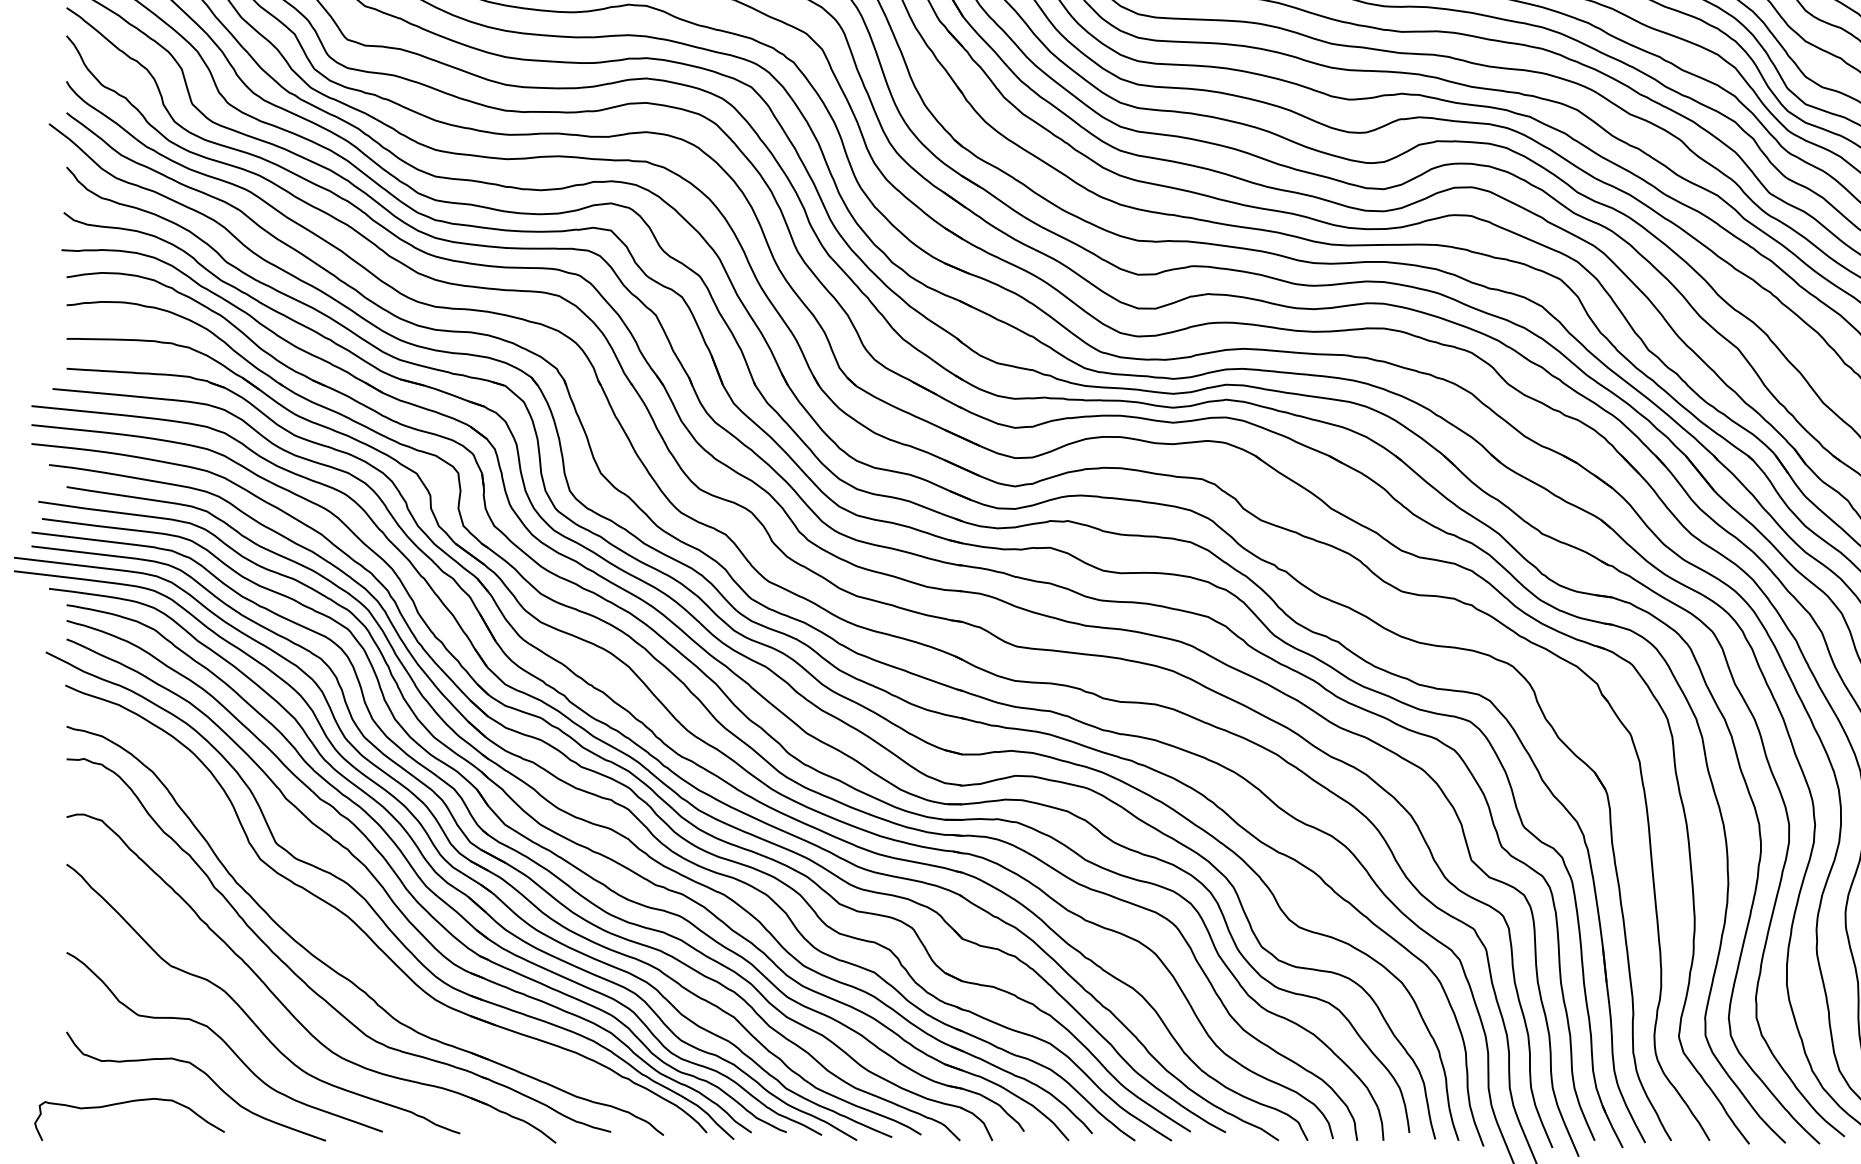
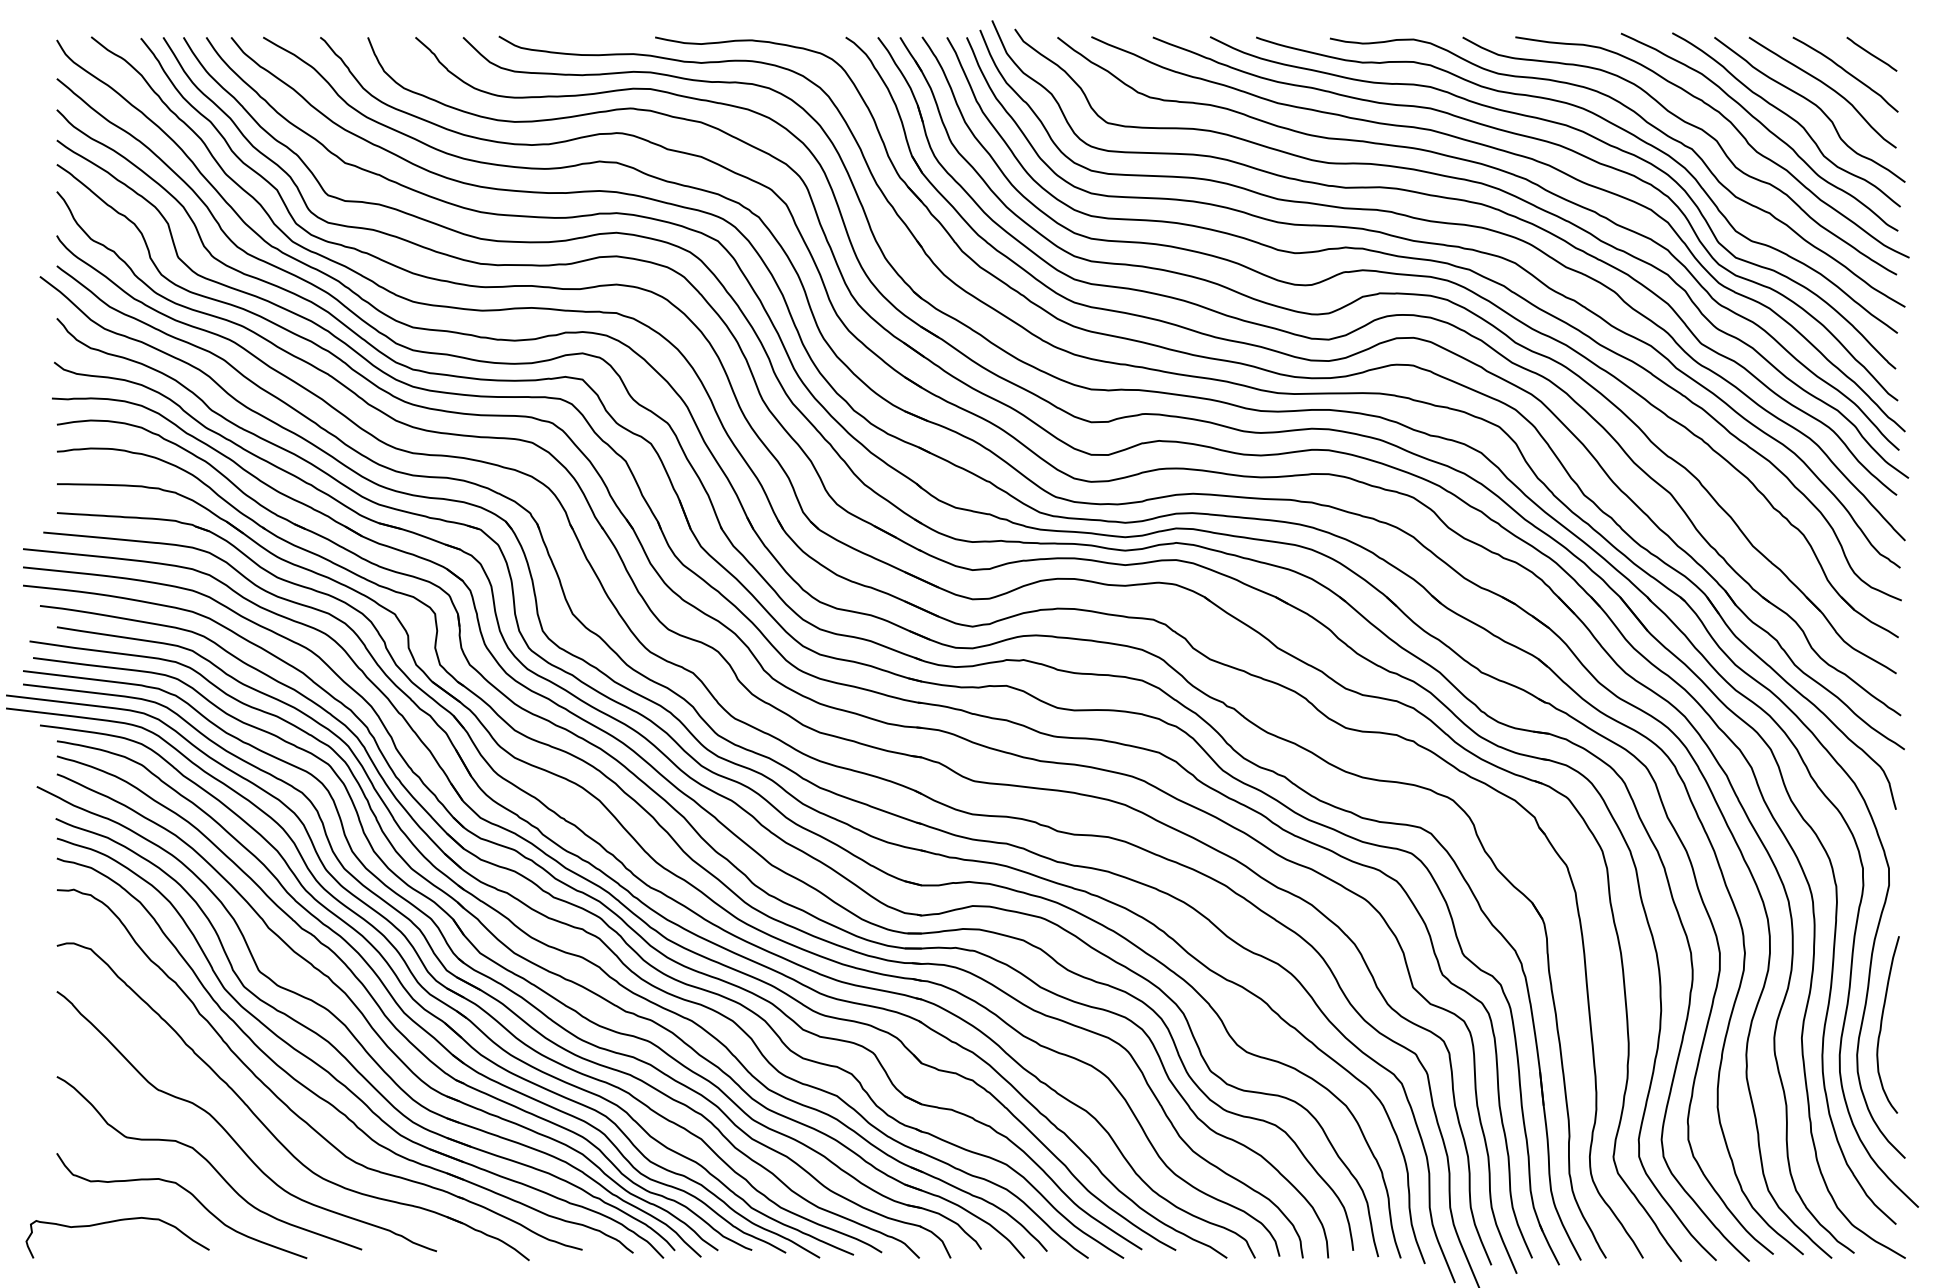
part: (352, 950) -> (332, 1074), added

